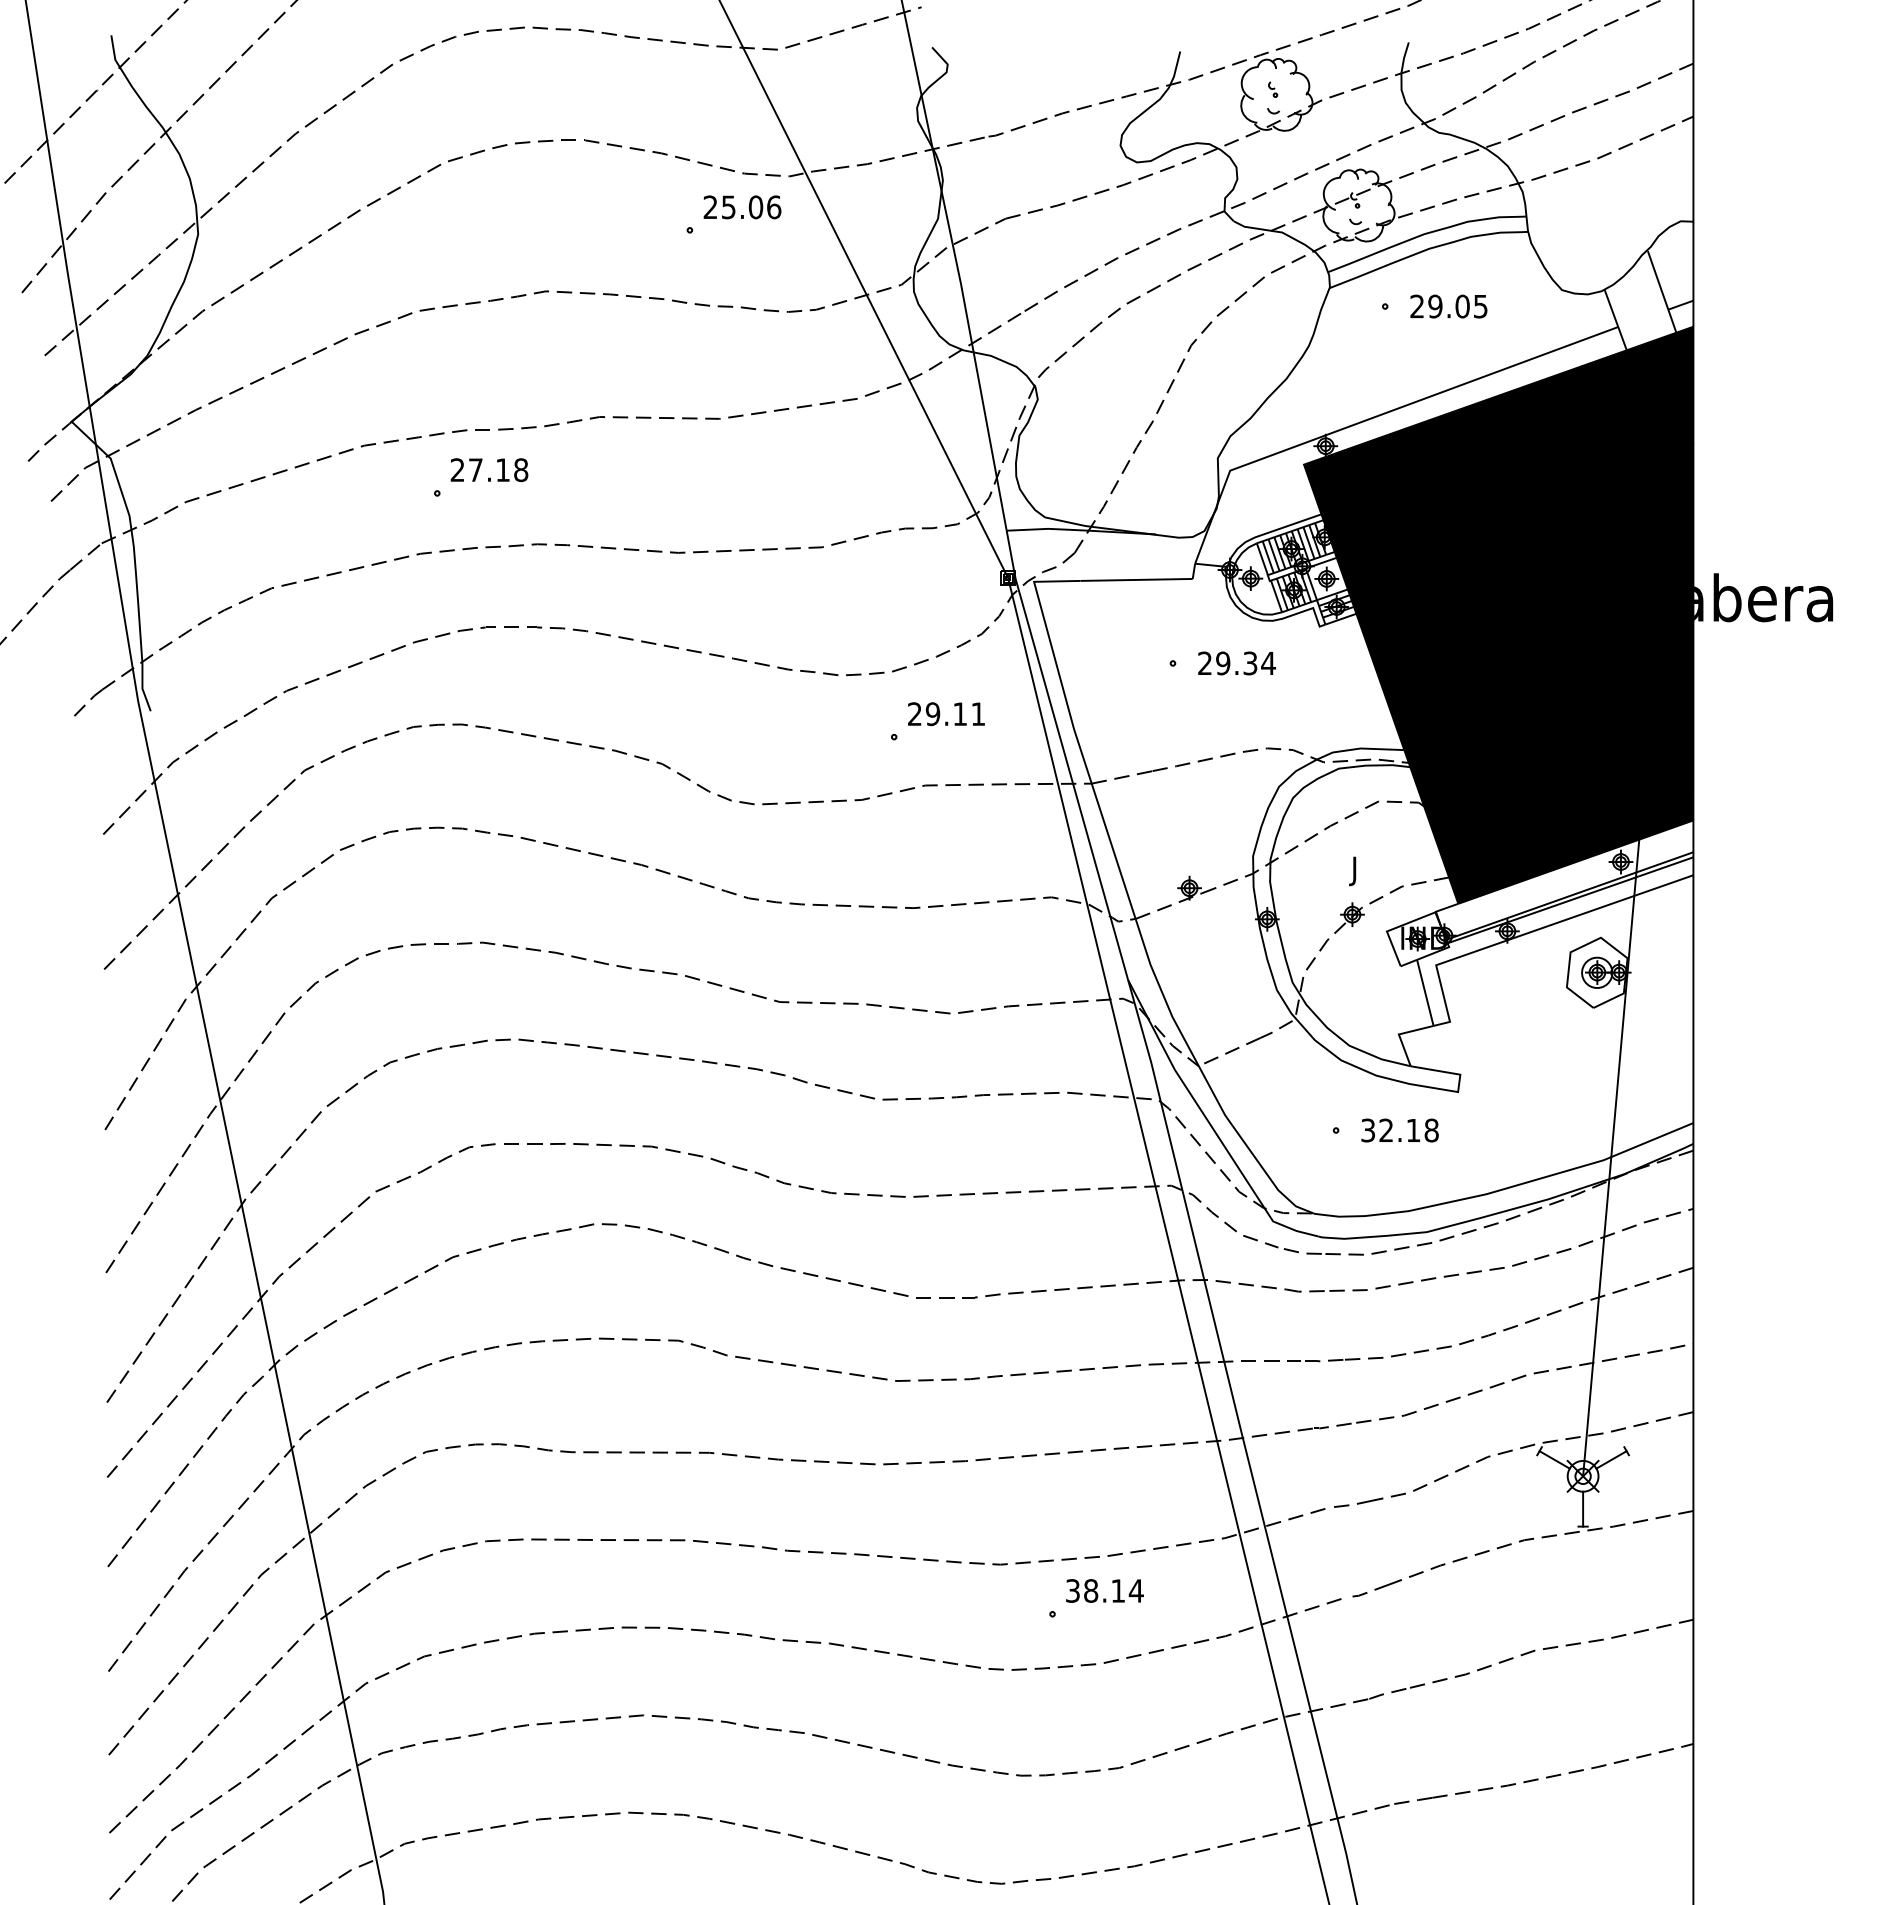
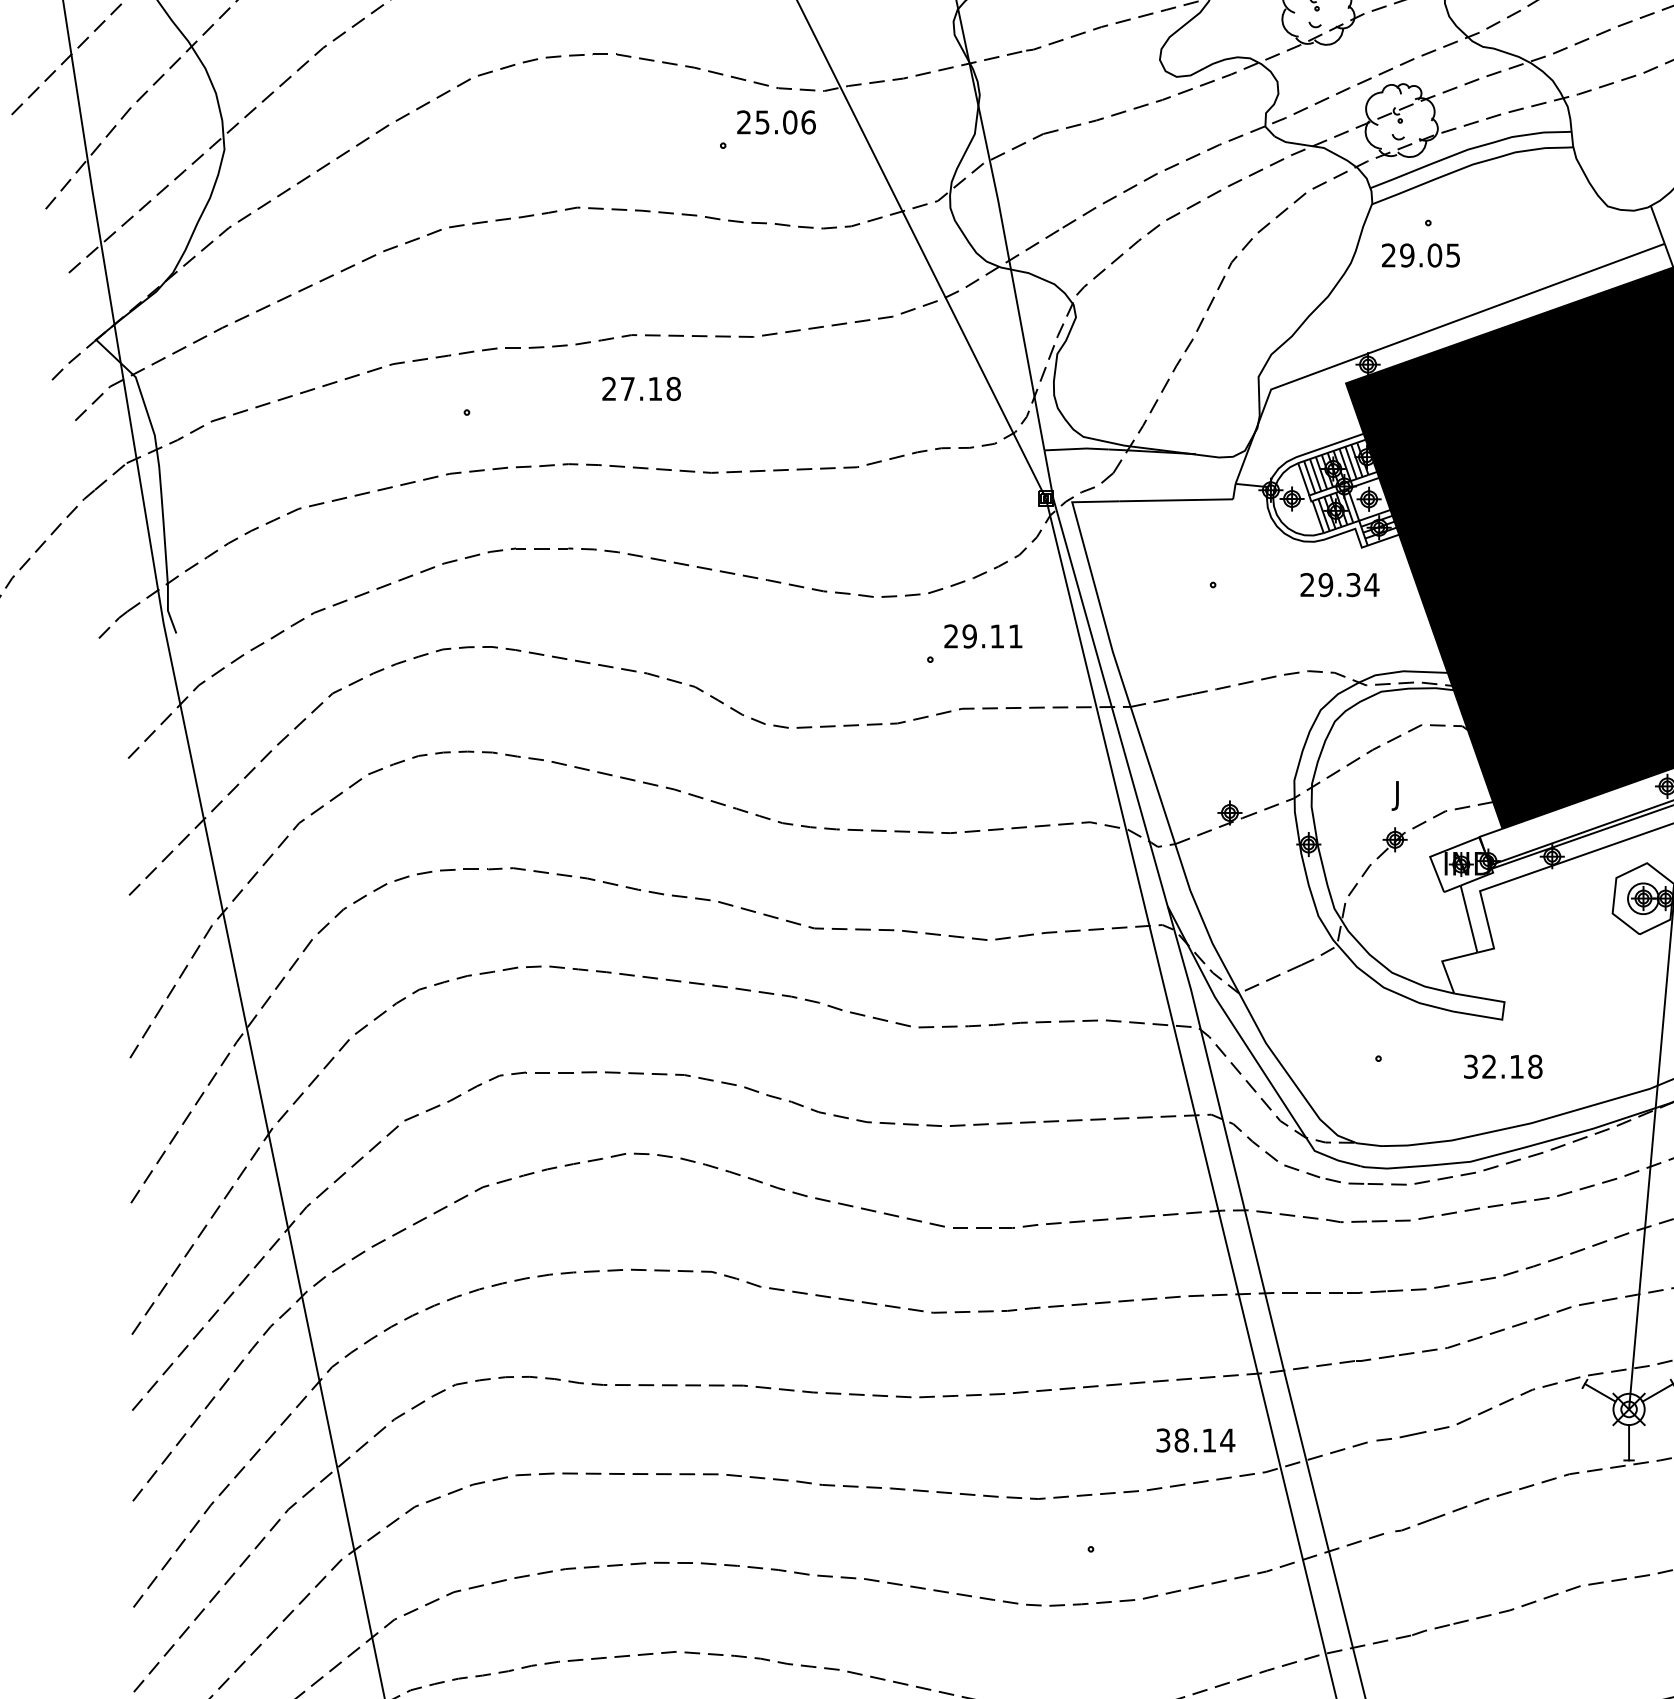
text: (1448, 306) -> (1420, 255), moved
text: (489, 470) -> (641, 389), moved
text: (1236, 663) -> (1339, 585), moved
text: (1399, 1130) -> (1502, 1066), moved
text: (1104, 1590) -> (1195, 1440), moved

